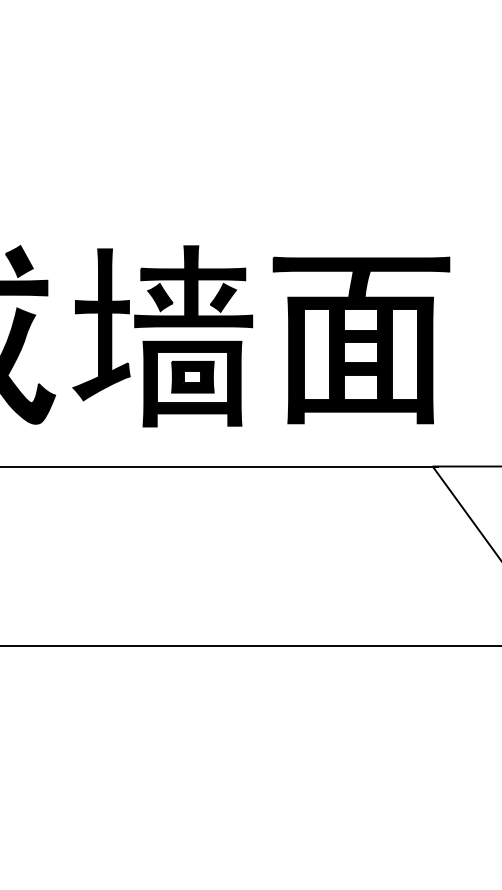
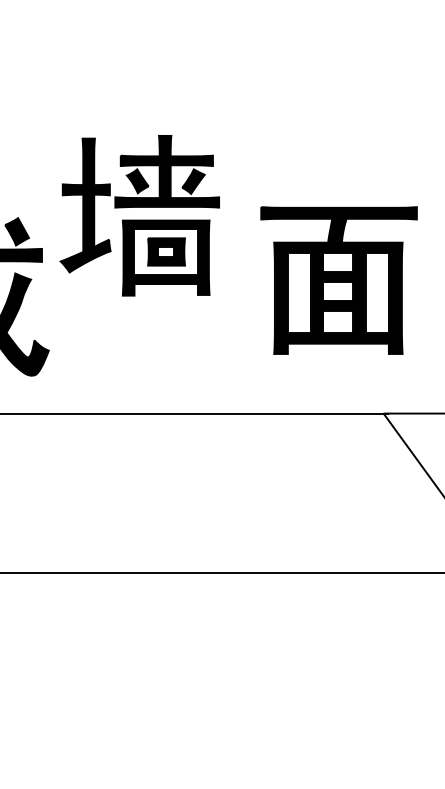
part: (162, 336) -> (139, 215), moved
part: (361, 340) -> (339, 280), moved

